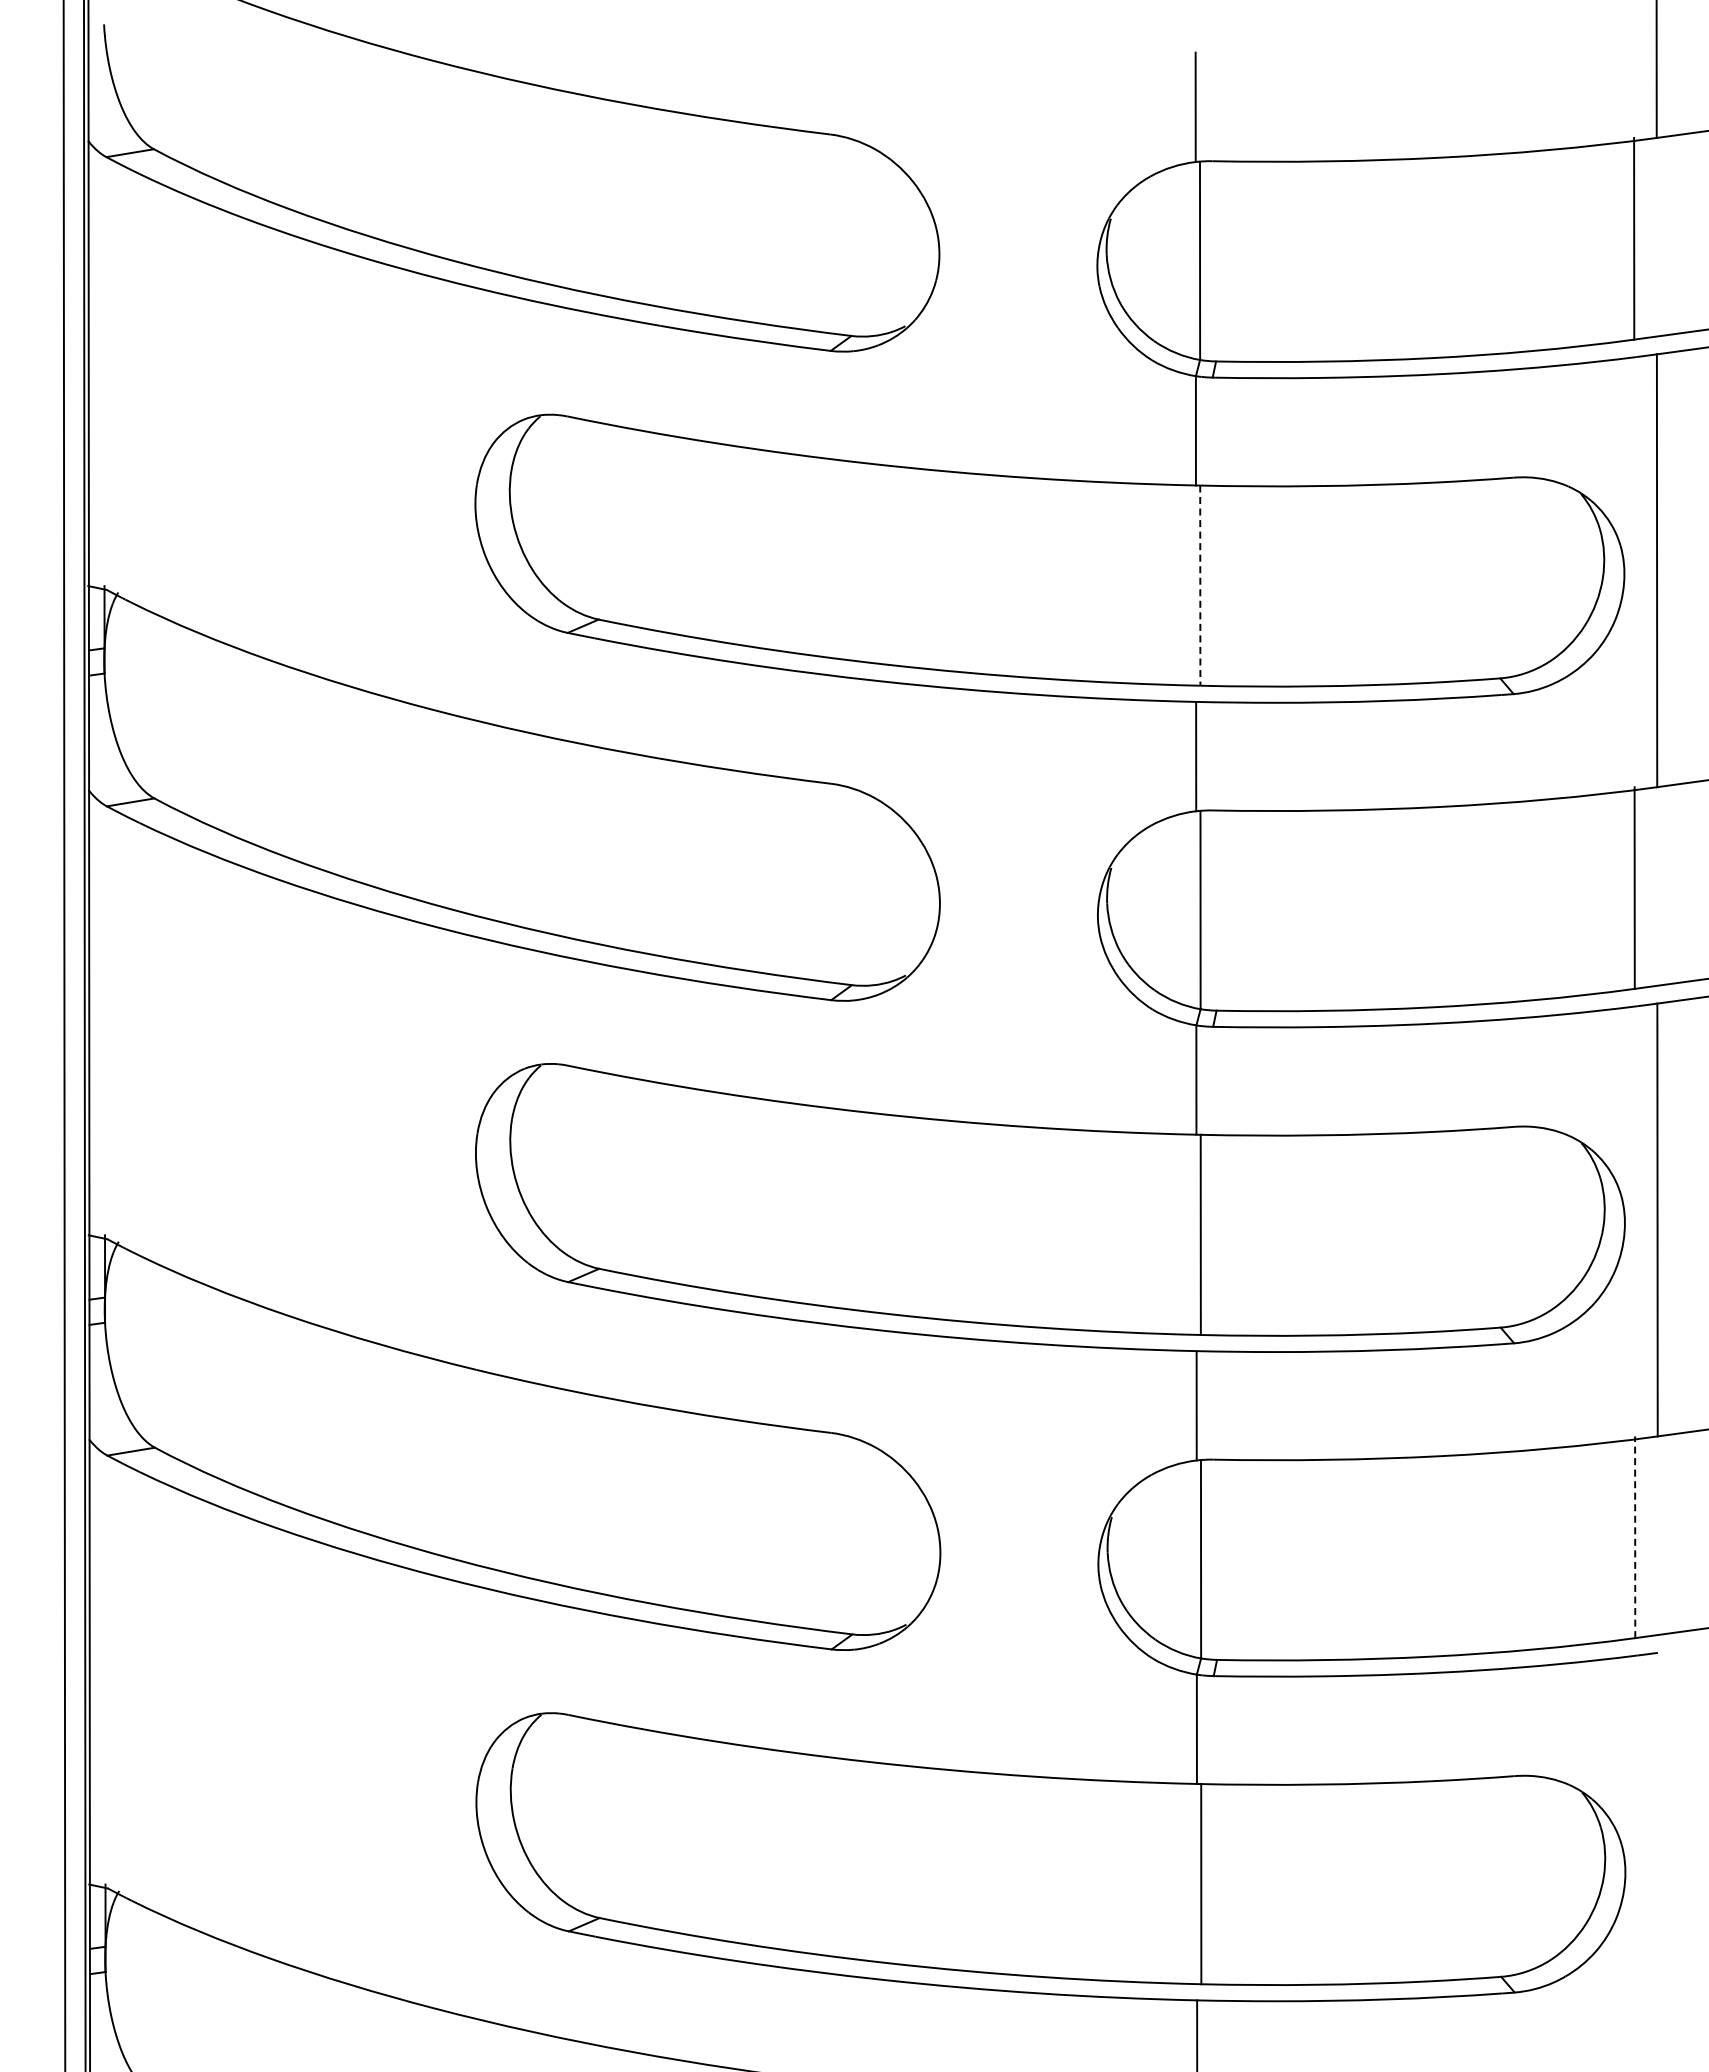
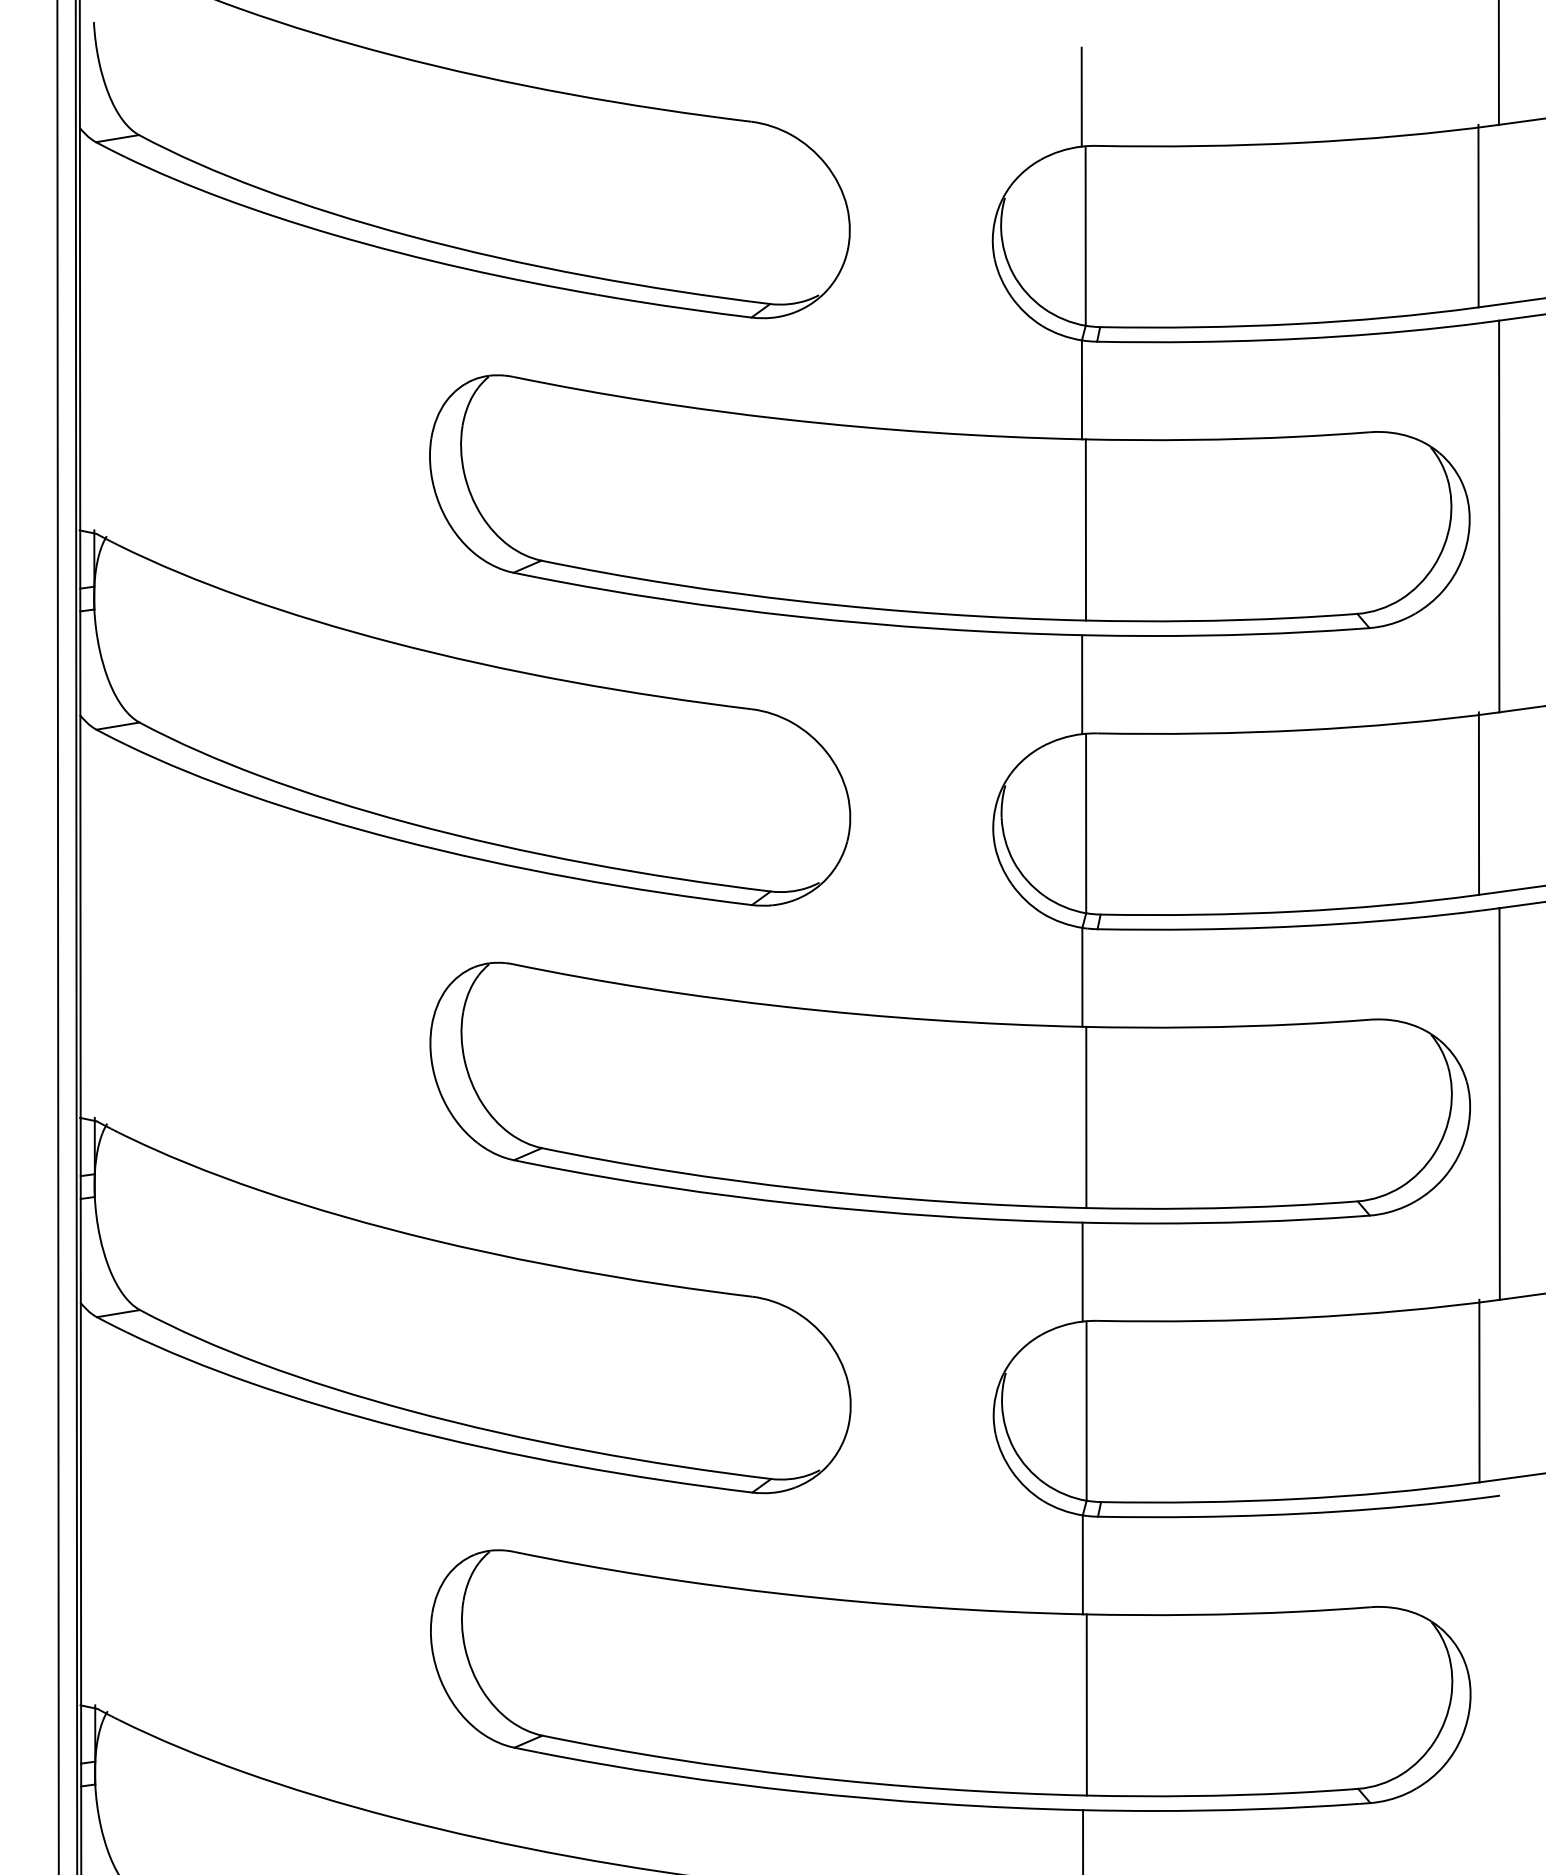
line: (1200, 586) -> (1086, 530), dashed -> solid
line: (1635, 1537) -> (1479, 1391), dashed -> solid

